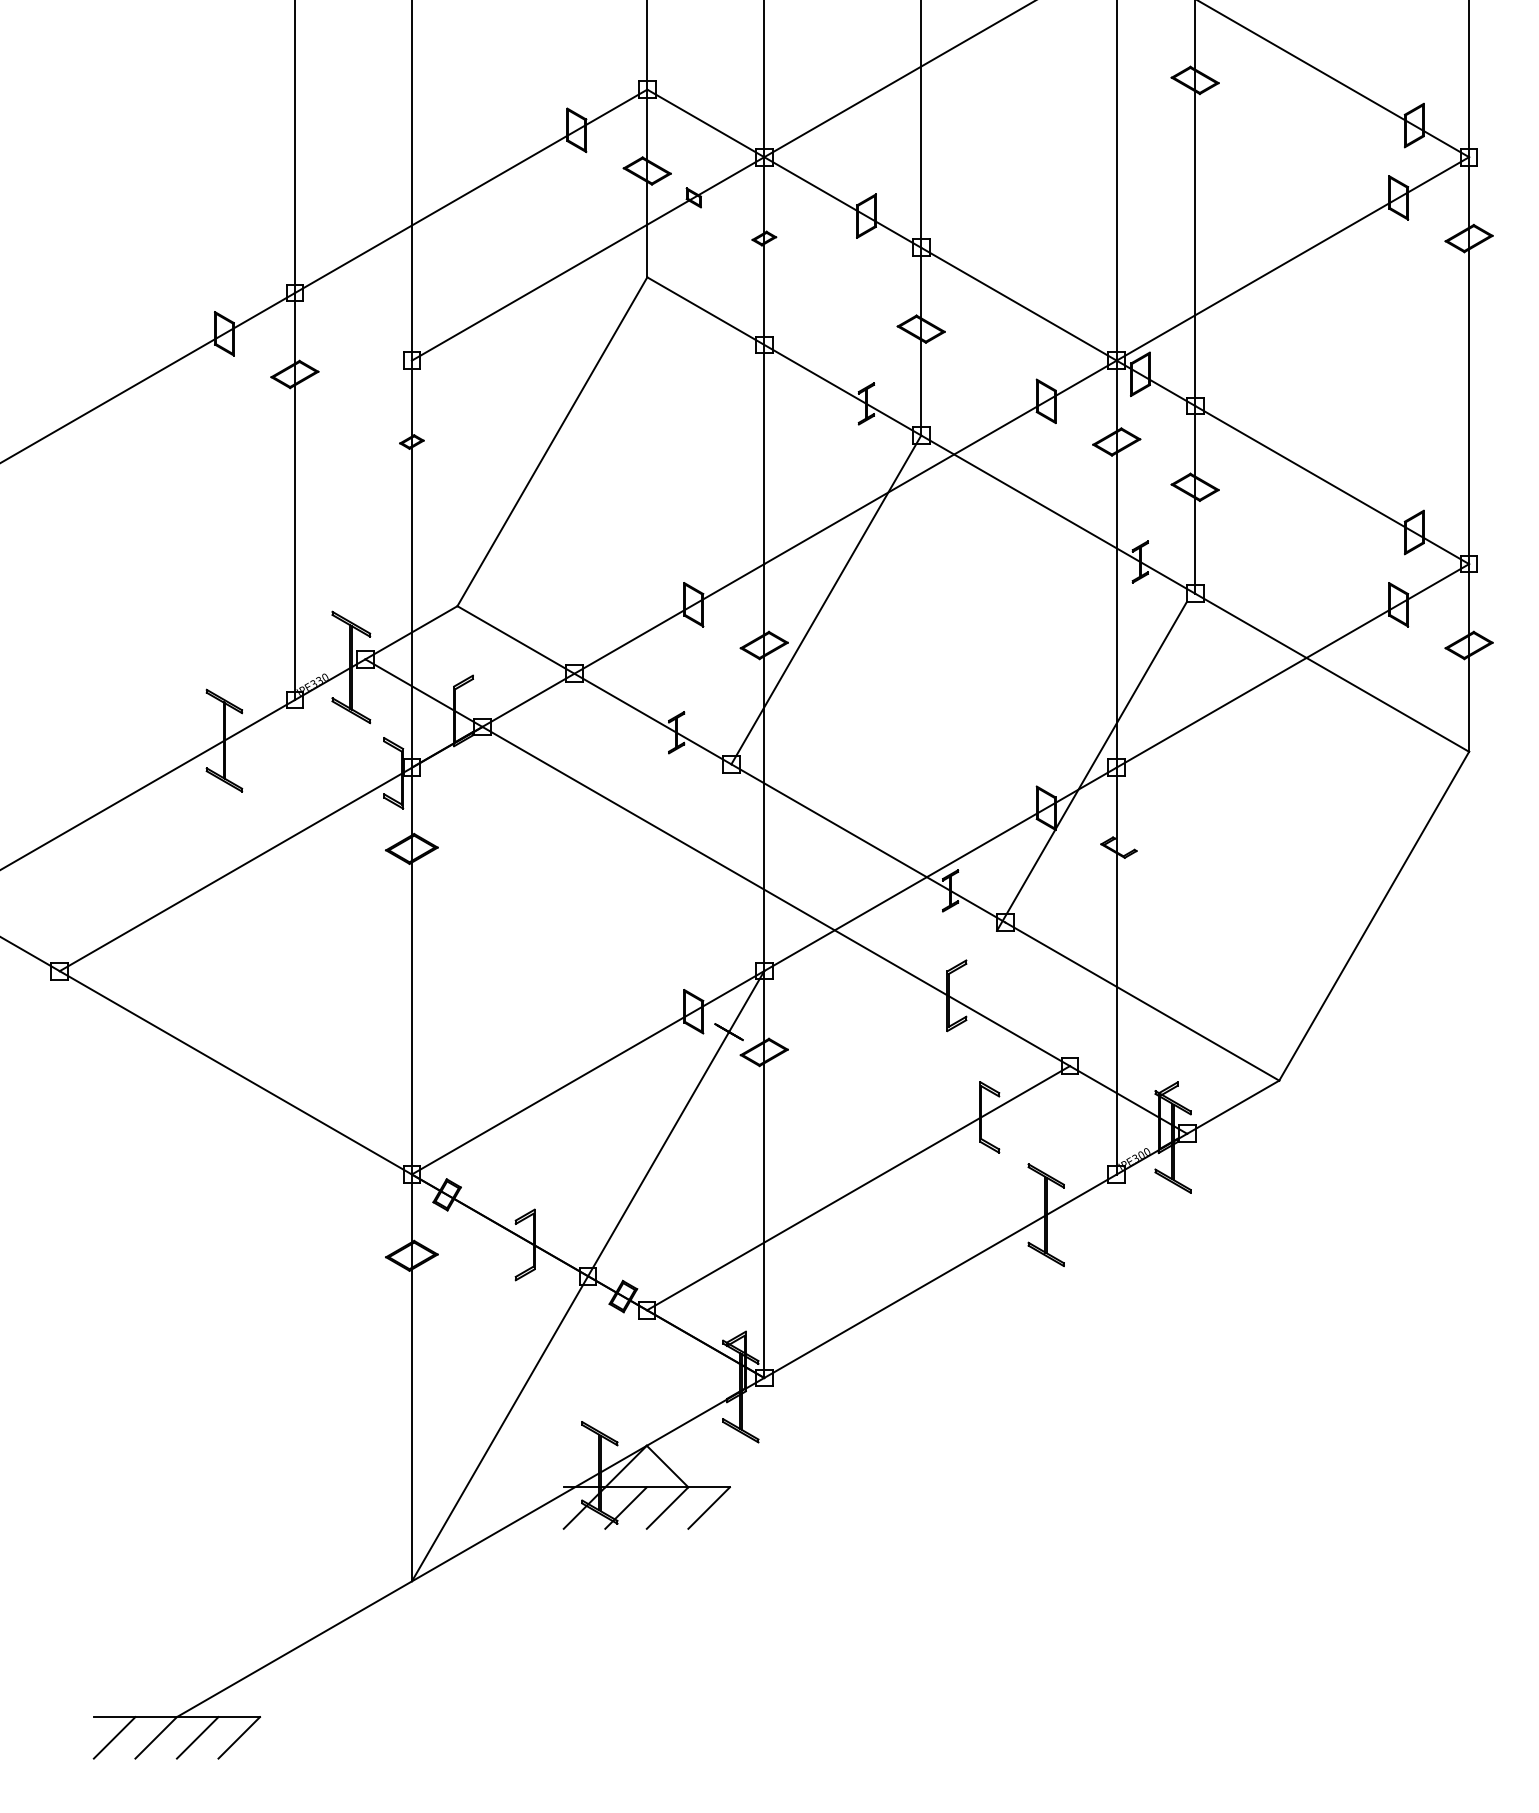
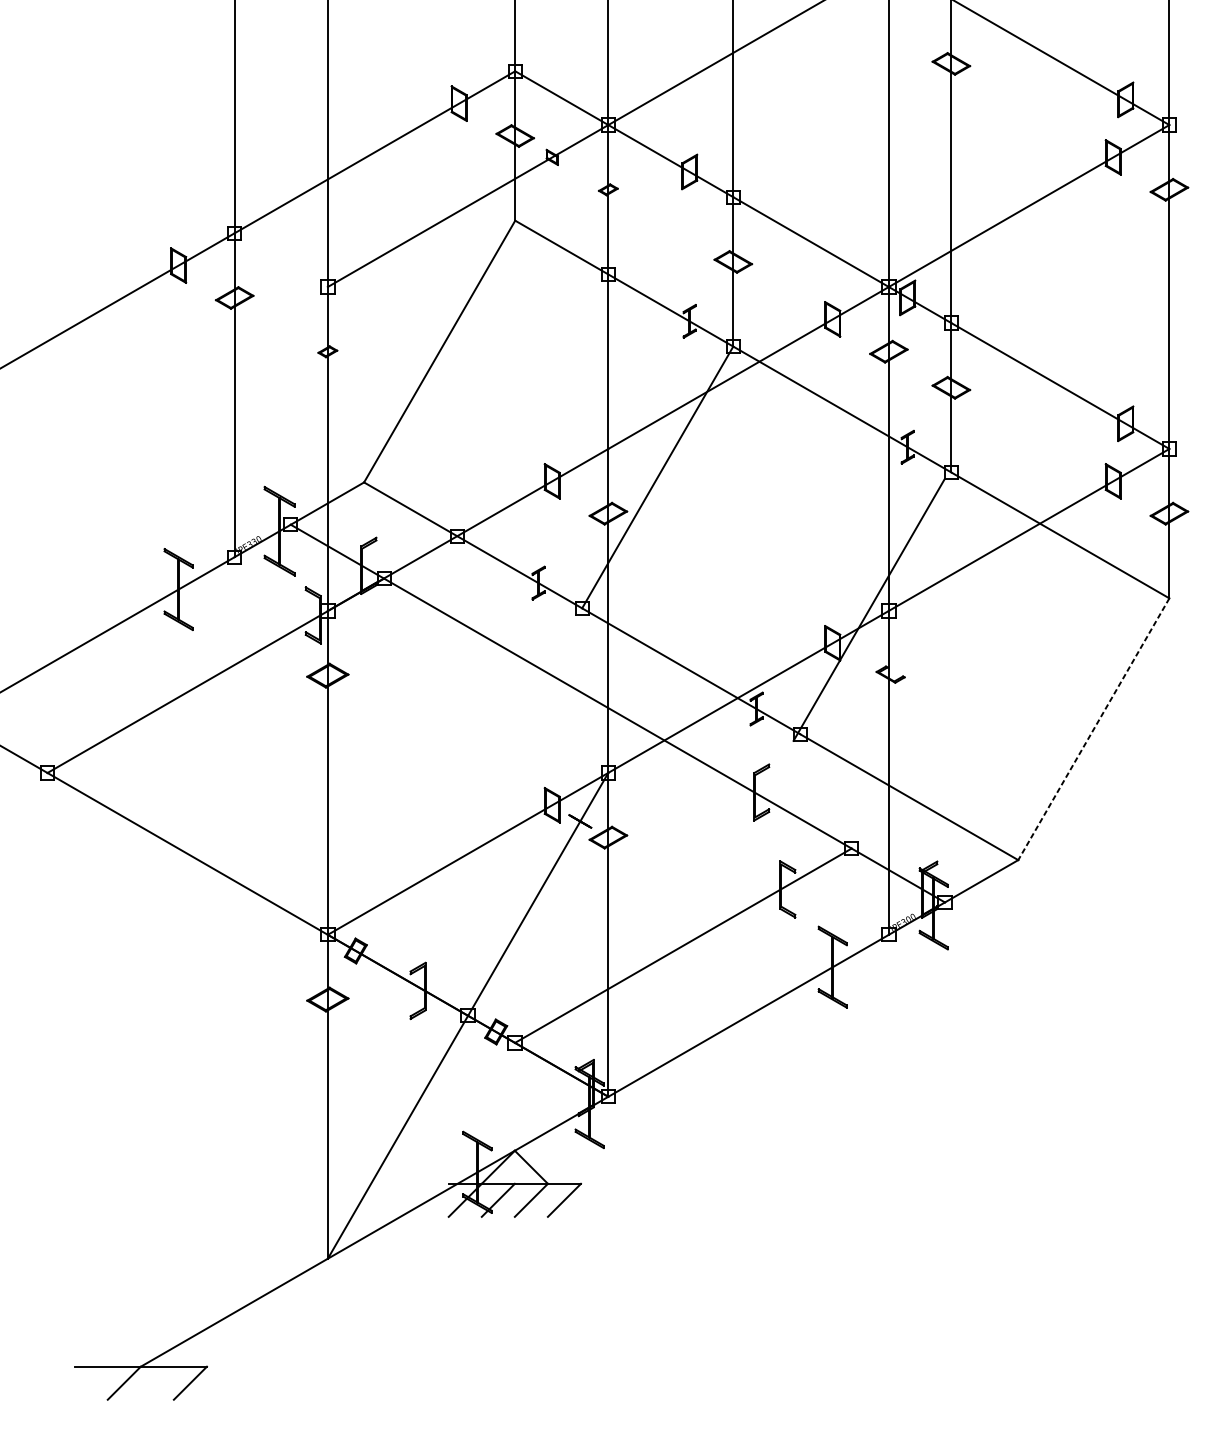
line: (1374, 916) -> (1094, 729), solid -> dashed
line: (114, 1737) -> (91, 1382), removed
line: (197, 1737) -> (157, 1382), removed

